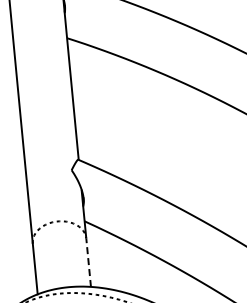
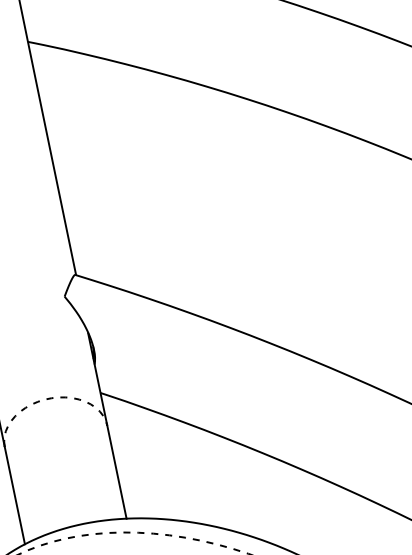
line: (88, 262) -> (116, 471), dashed -> solid

